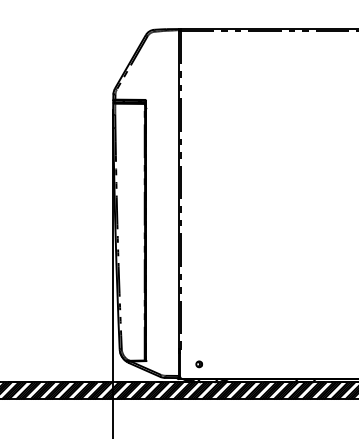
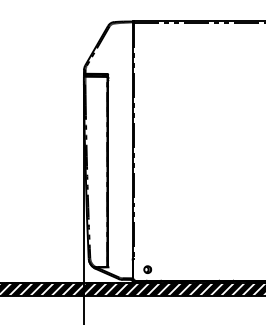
part: (198, 364) -> (147, 269), size x1.6

